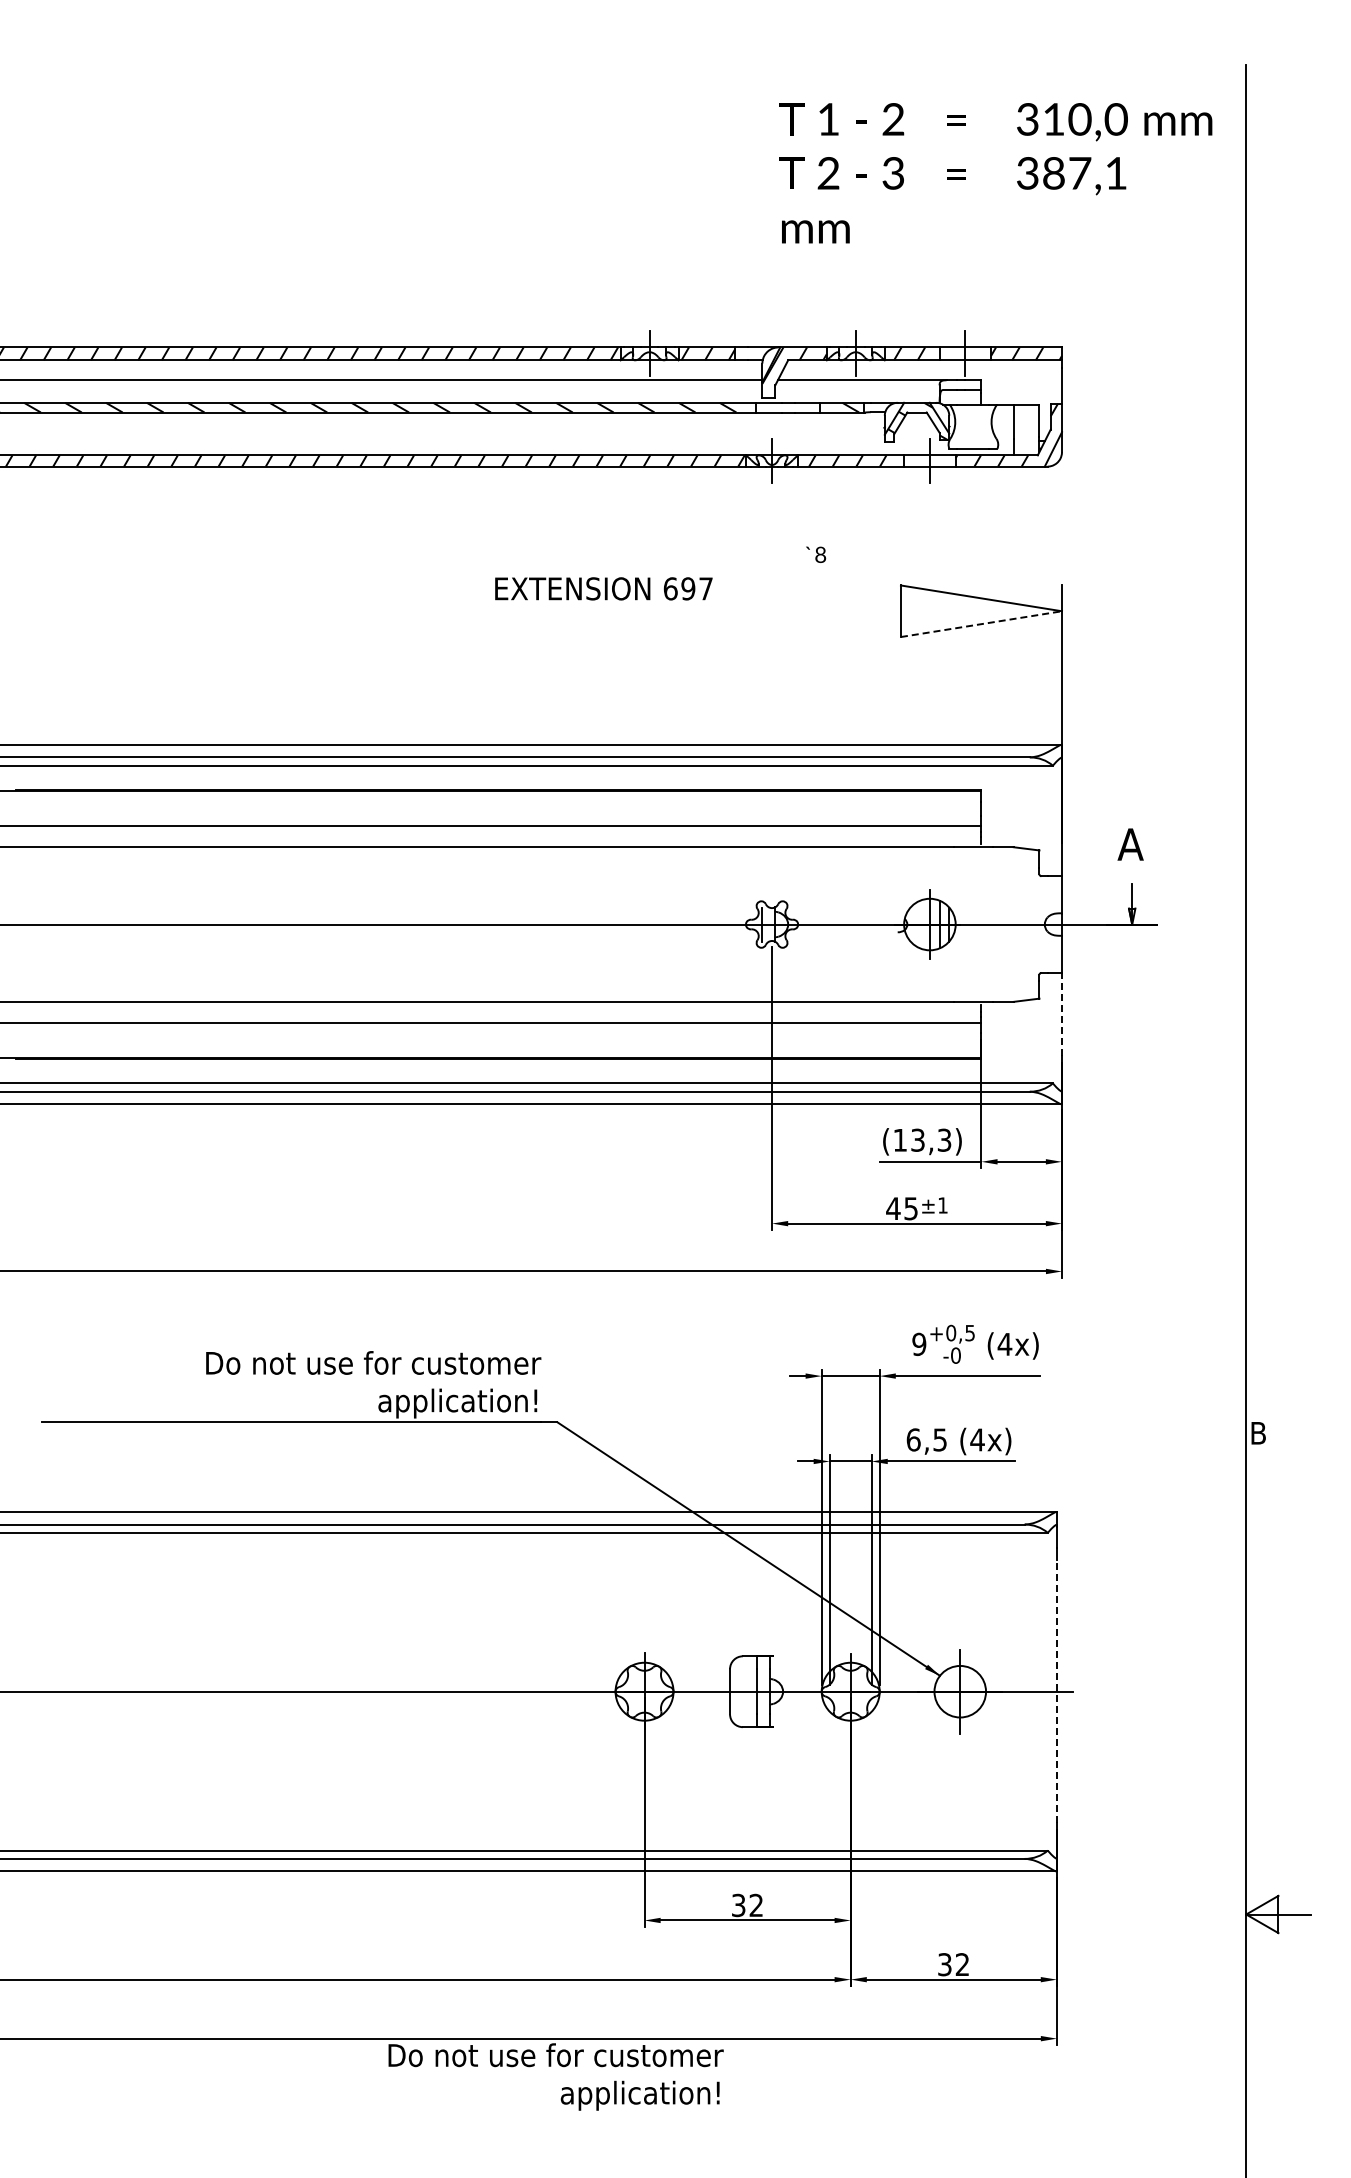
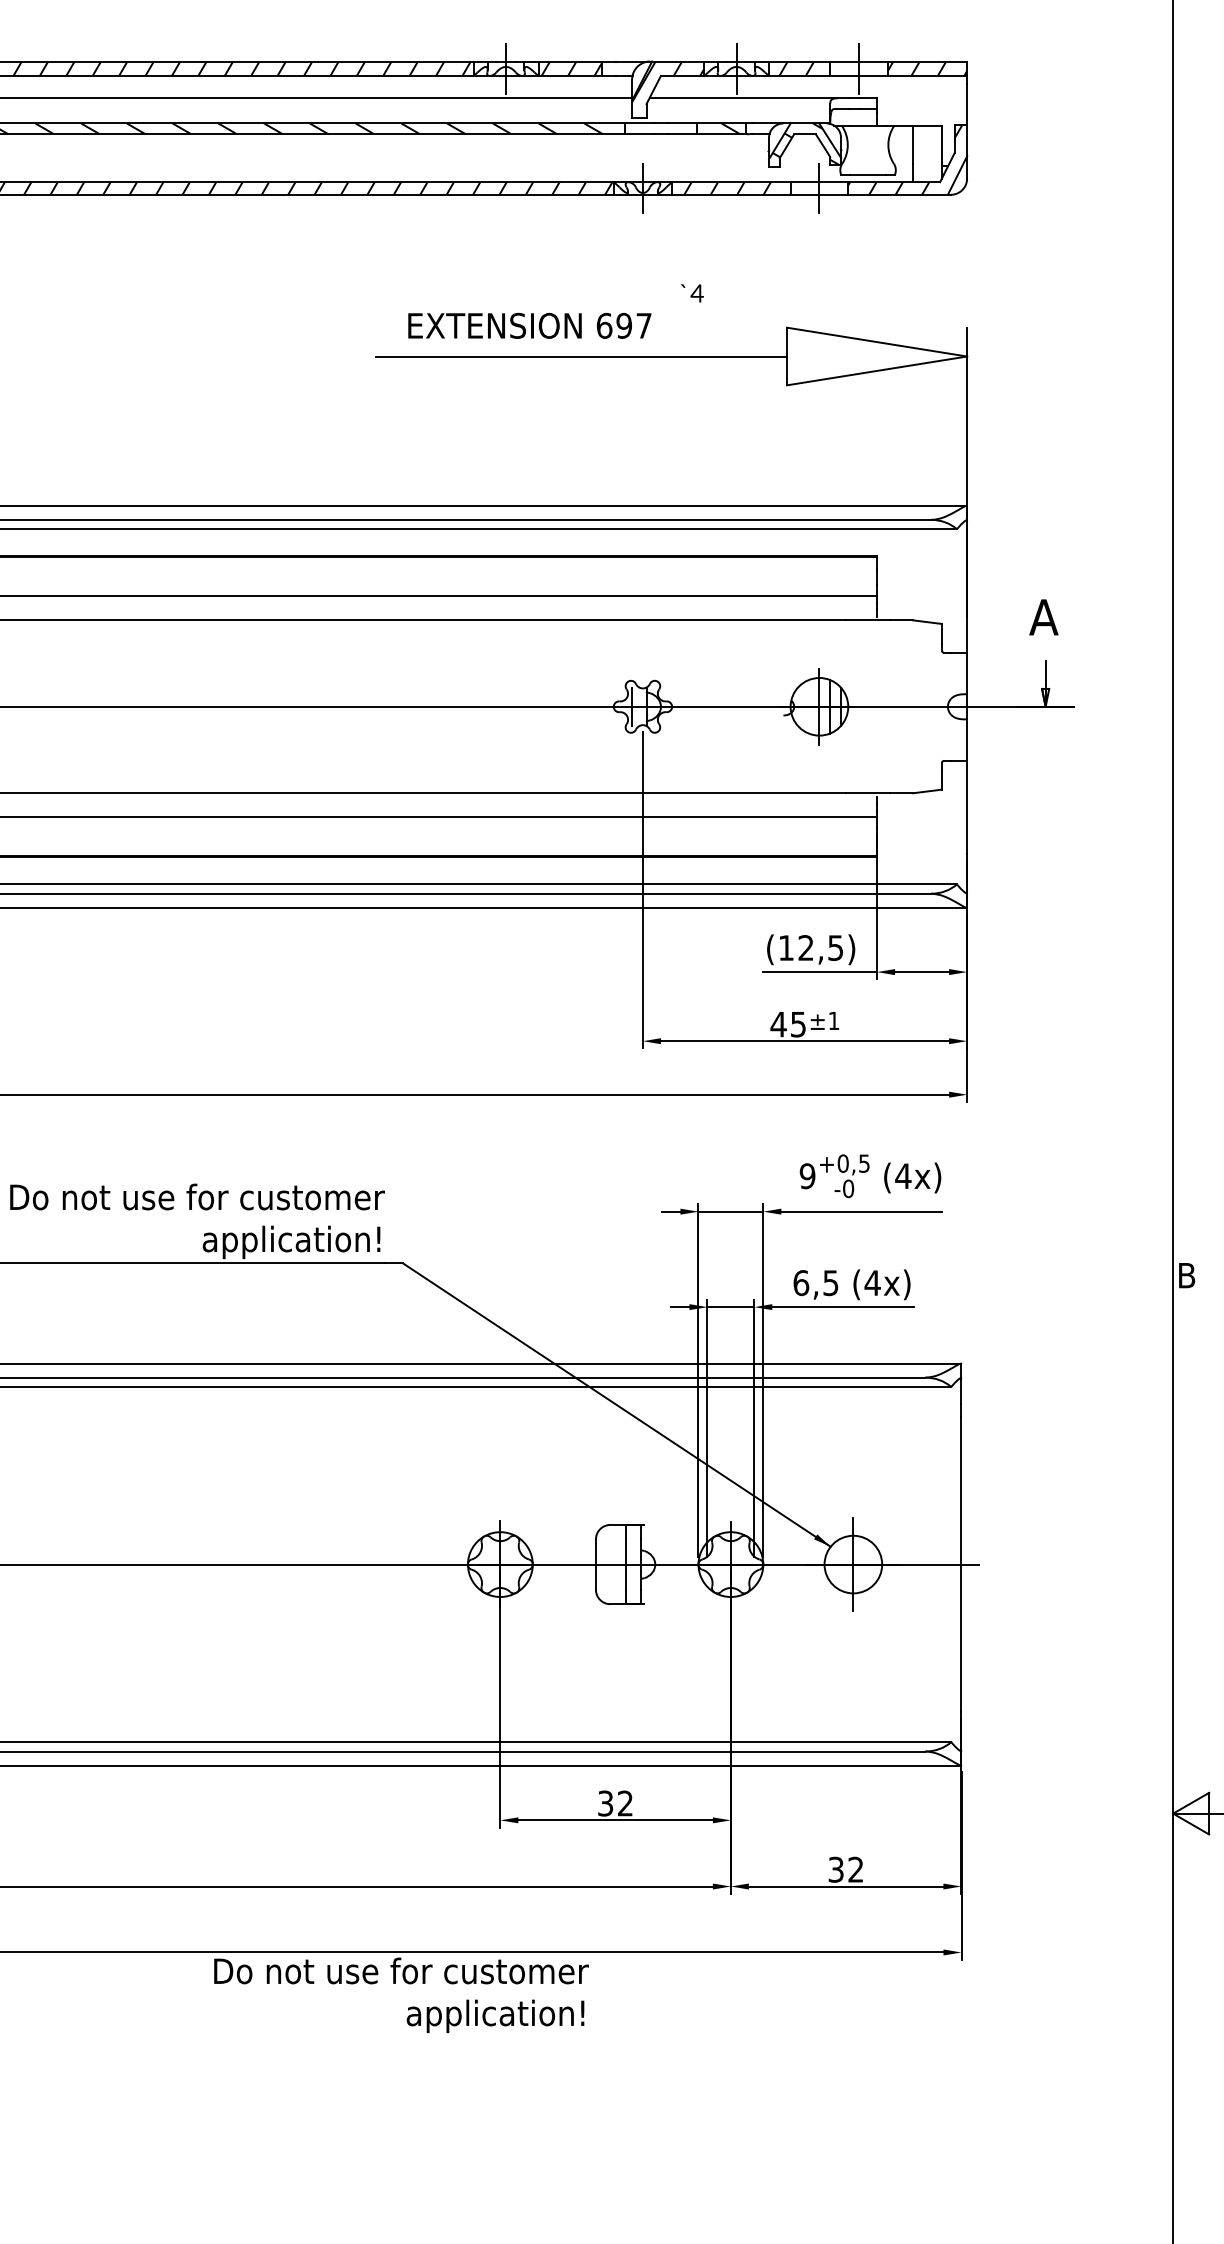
text: (820, 554) -> (697, 293), 8 -> 4
text: (603, 588) -> (529, 325), moved
line: (716, 611) -> (580, 356), added
line: (981, 624) -> (877, 371), dashed -> solid
line: (1062, 1014) -> (967, 807), dashed -> solid
text: (931, 1139) -> (821, 947), (13,3) -> (12,5)
line: (1056, 1691) -> (960, 1564), dashed -> solid

